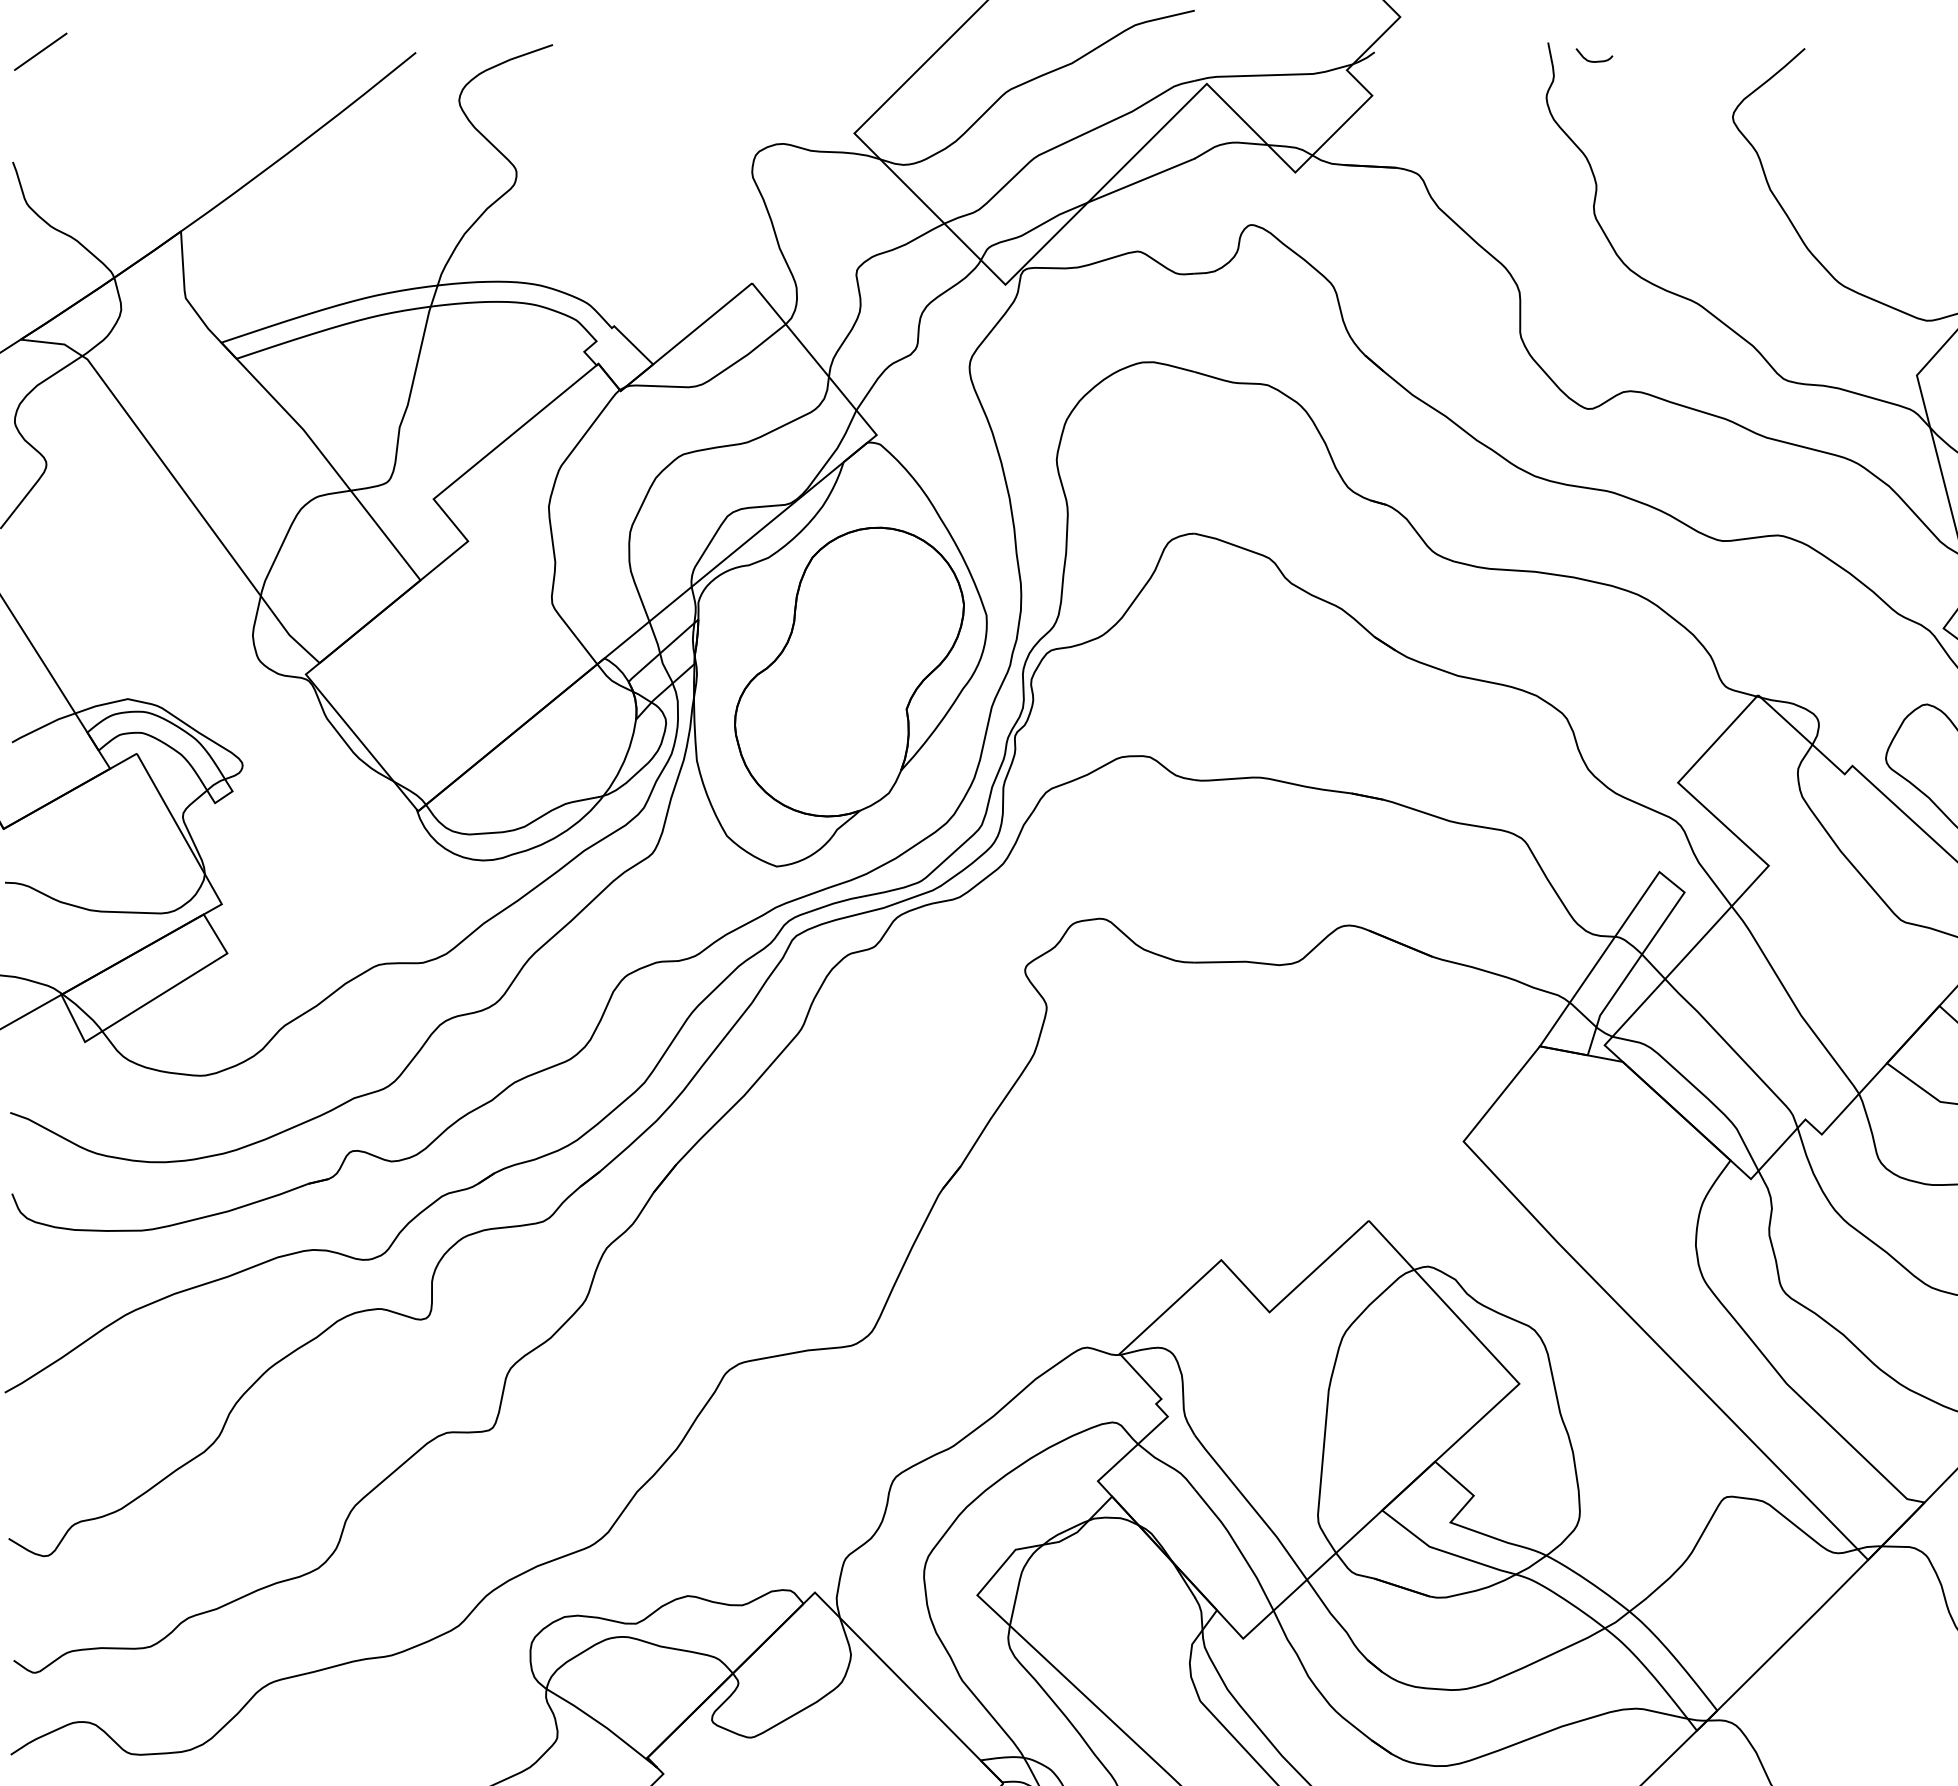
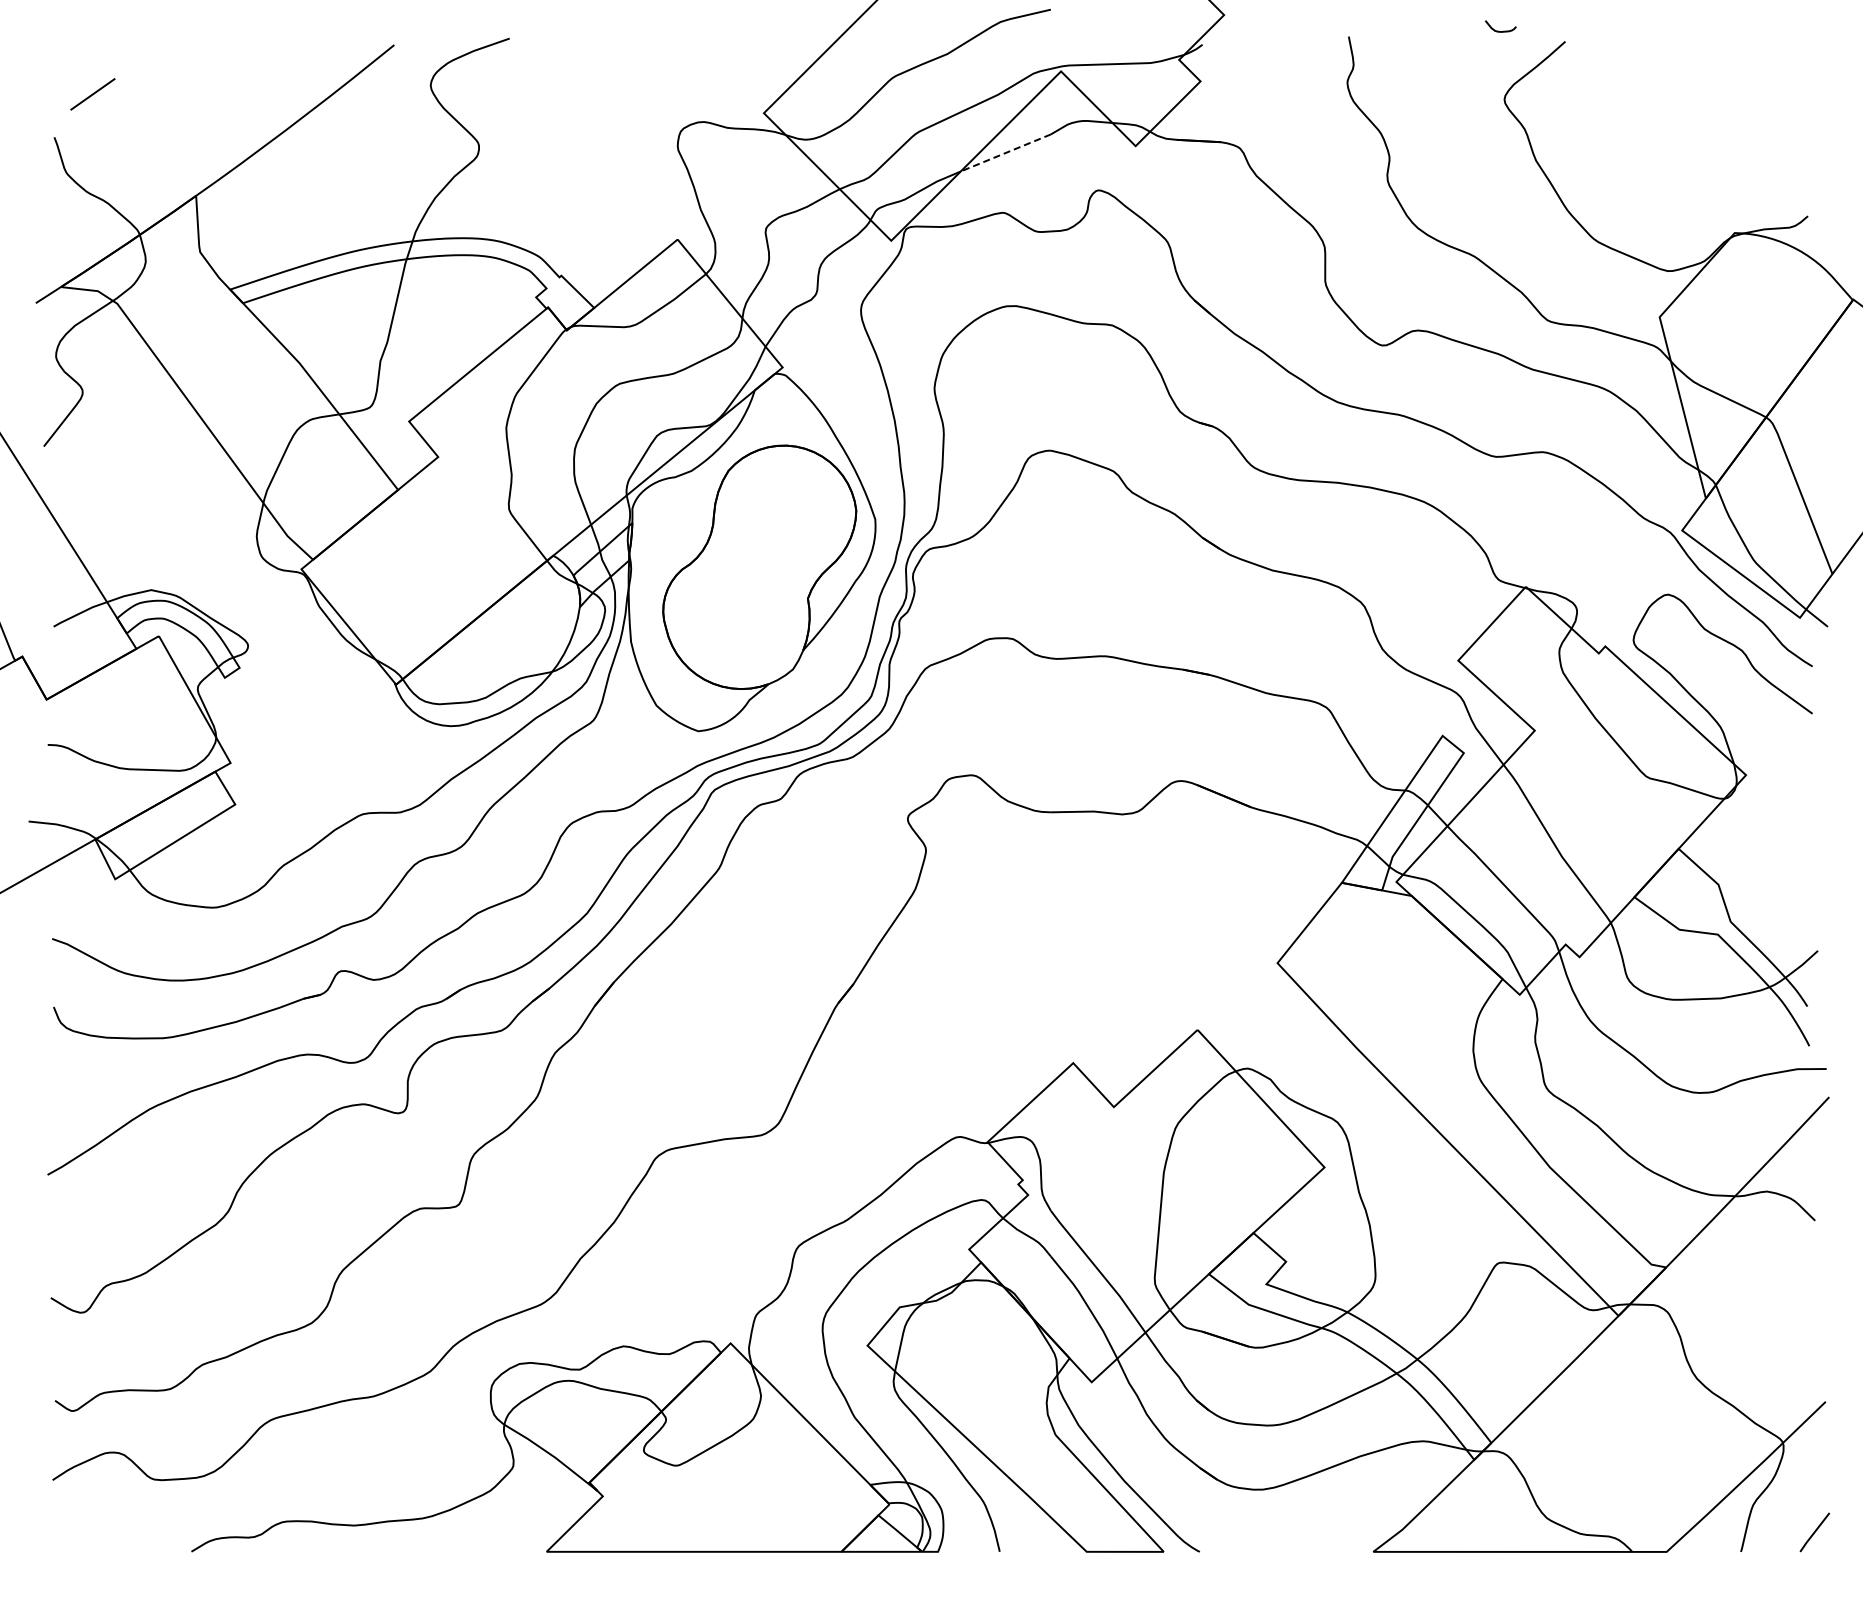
line: (40, 51) -> (92, 94), moved
curve: (1591, 60) -> (1498, 30), moved
line: (1140, 180) -> (1005, 152), solid -> dashed

